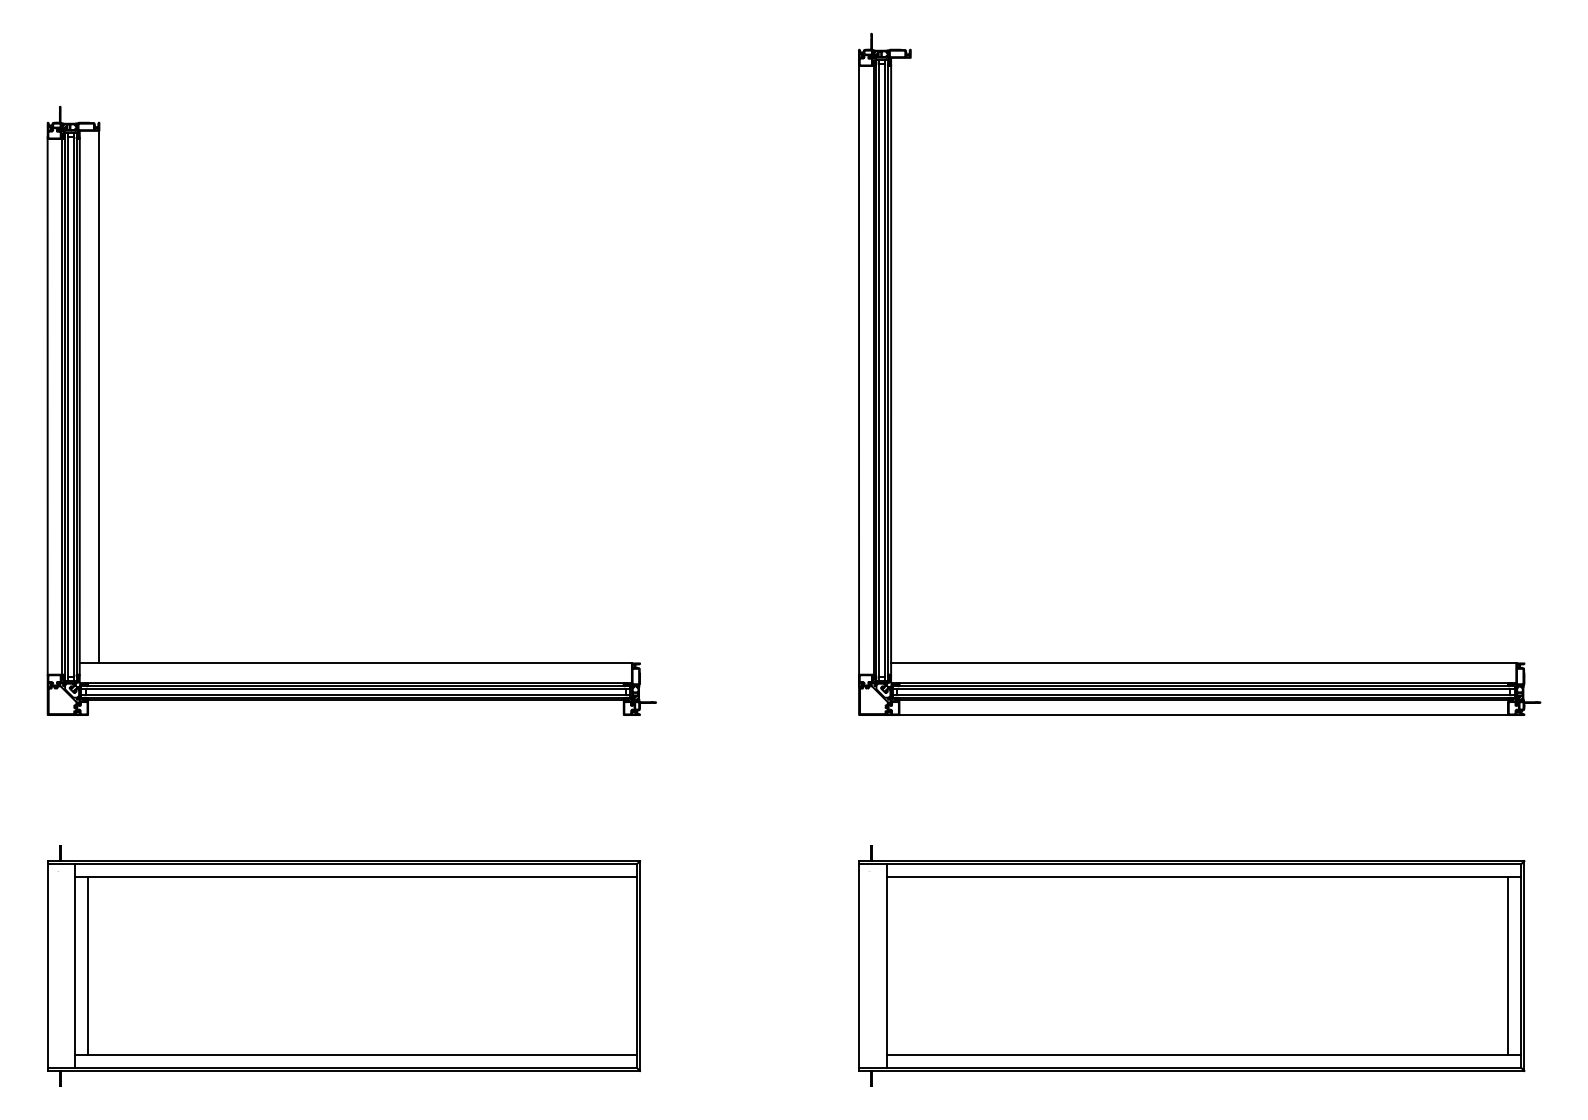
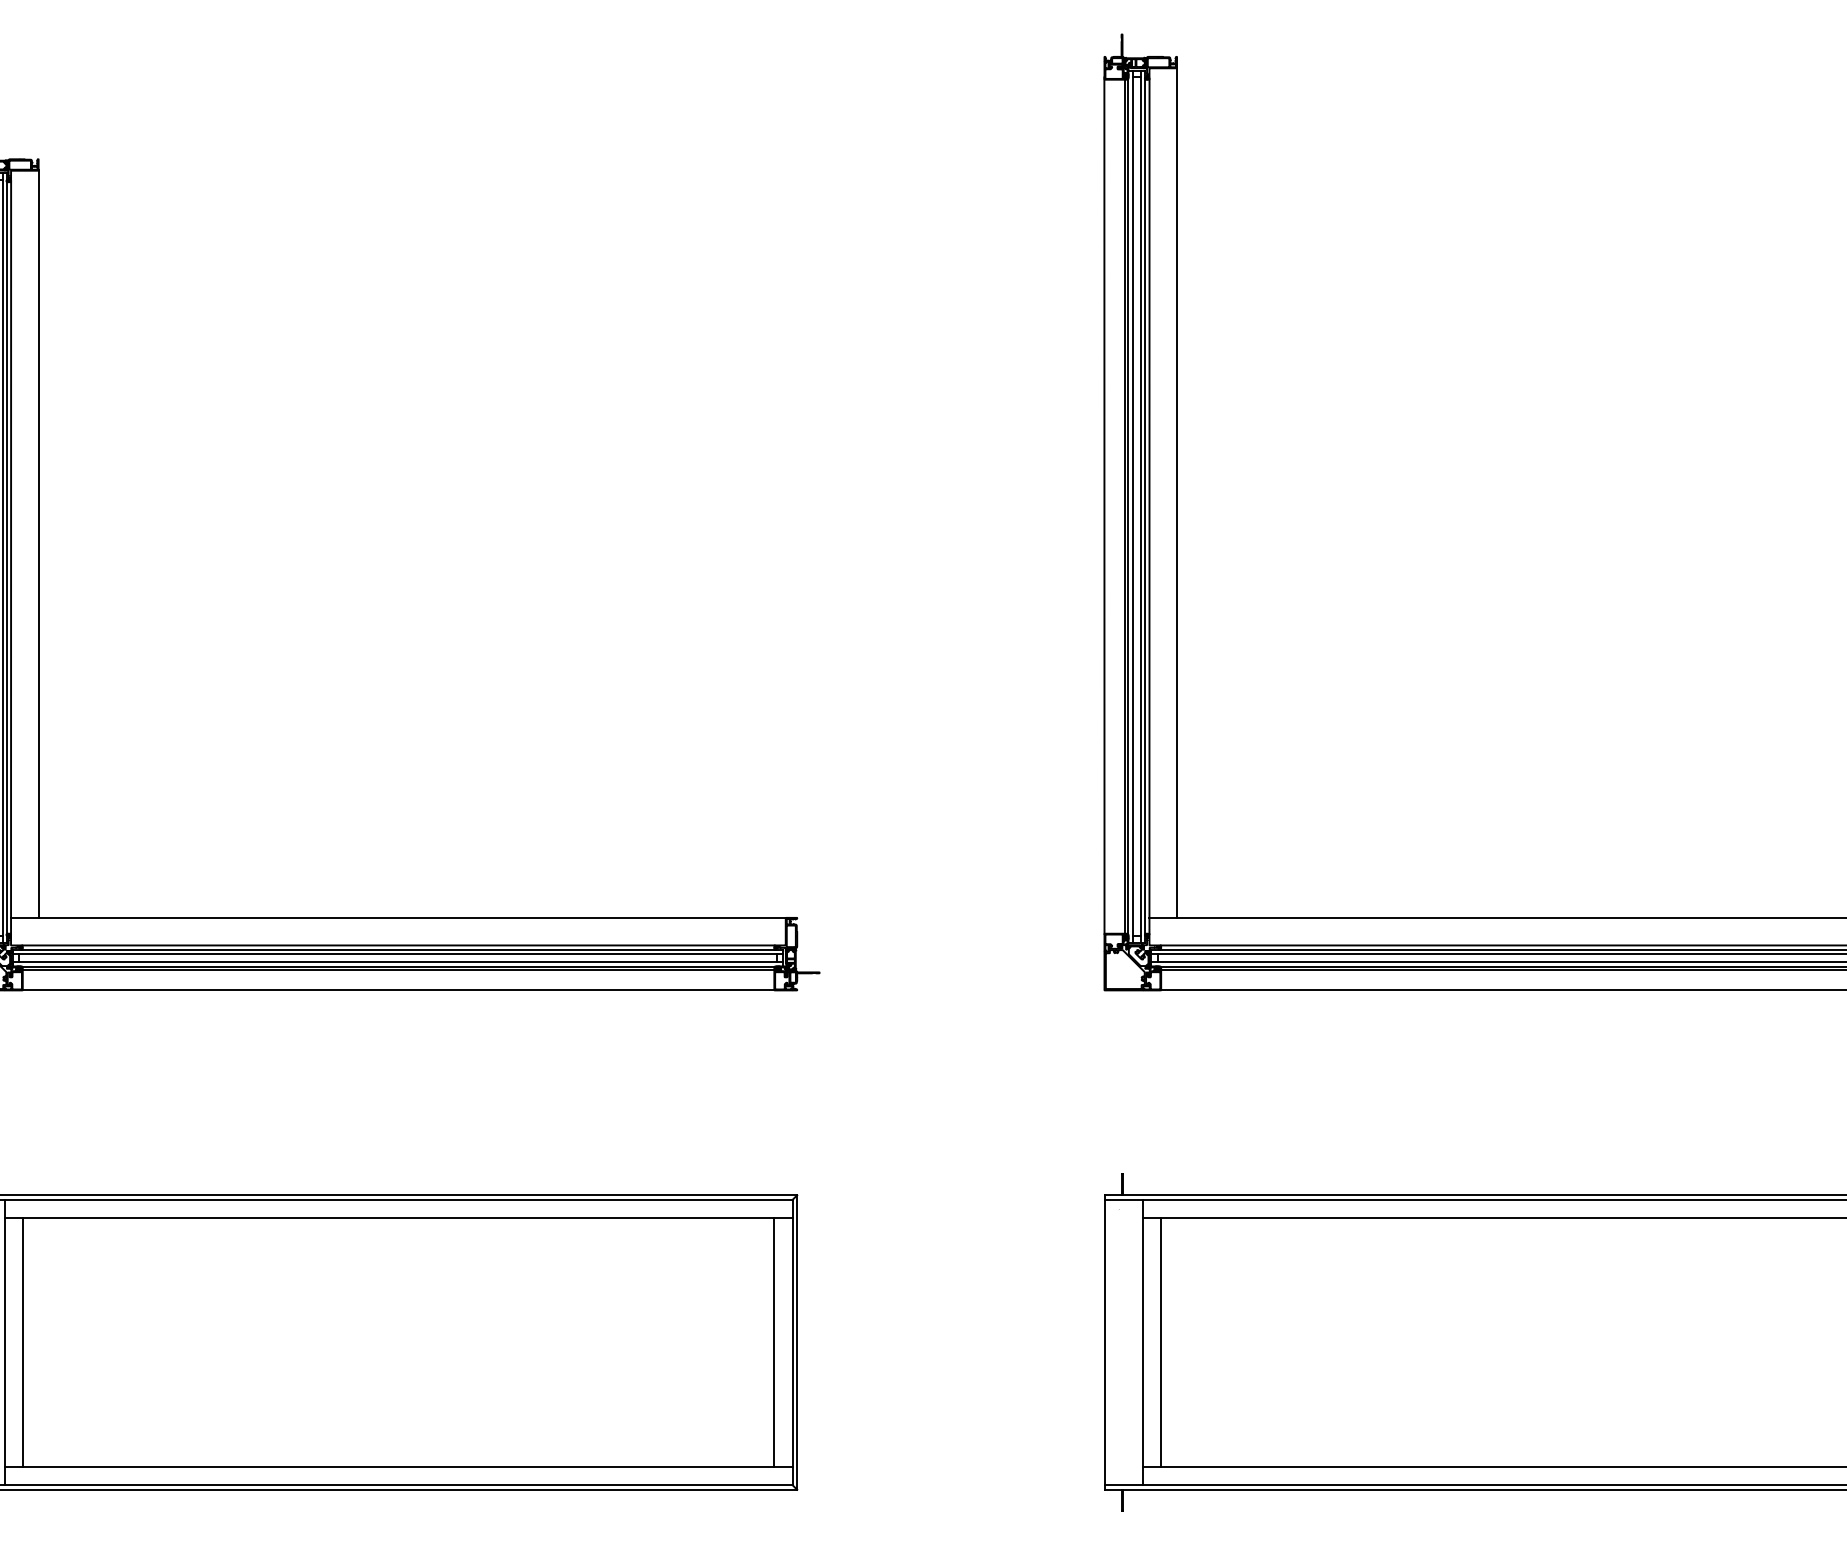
line: (910, 360) -> (1176, 492), added
line: (355, 715) -> (397, 990), added
line: (623, 965) -> (773, 1341), added
line: (899, 965) -> (1161, 1341), added

